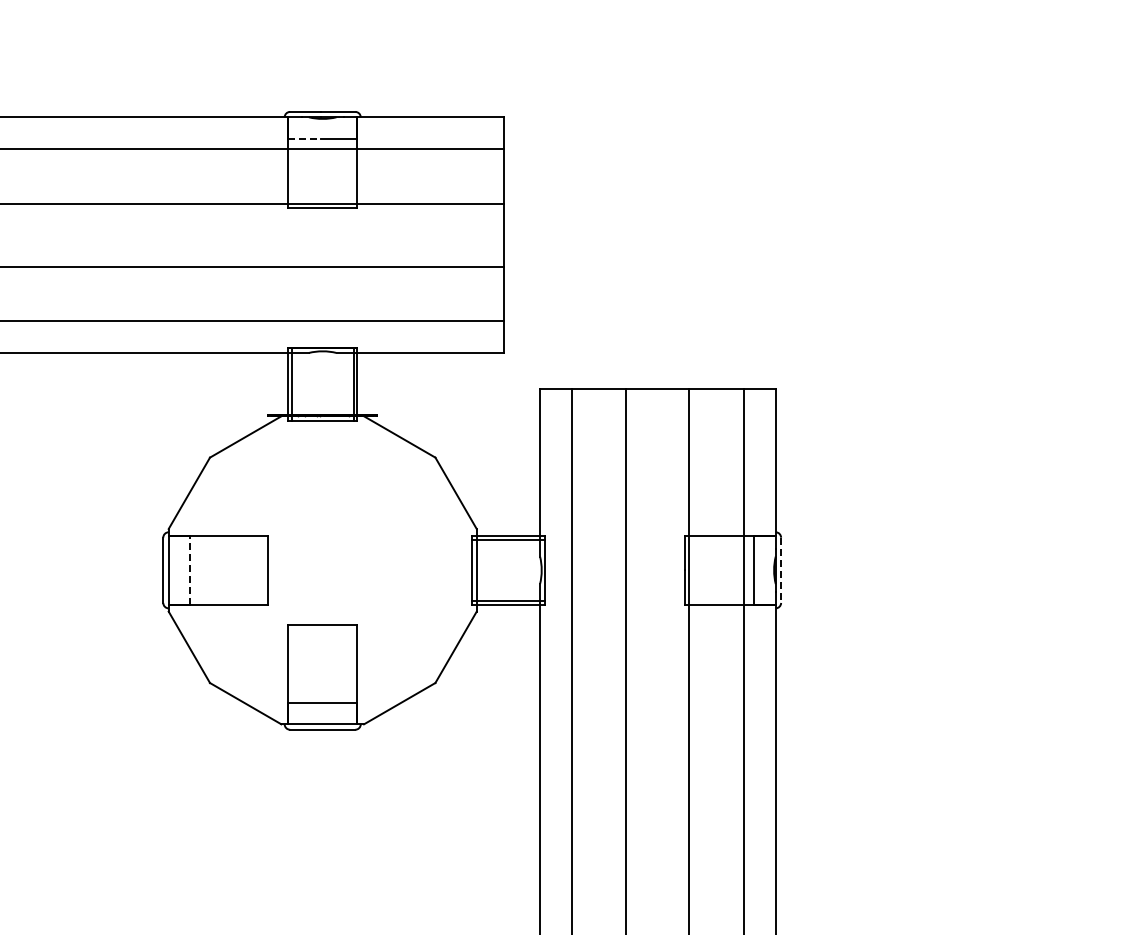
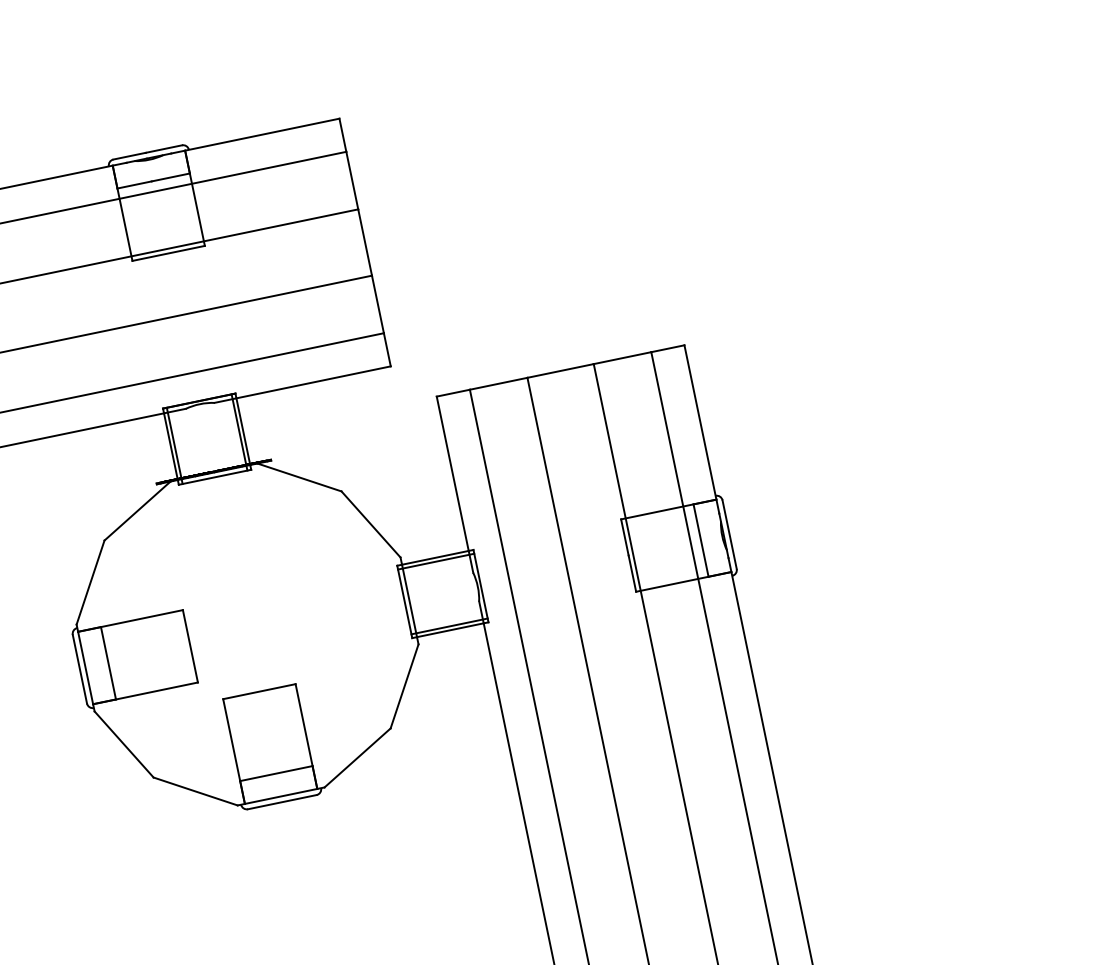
line: (305, 139) -> (135, 185), dashed -> solid
line: (190, 569) -> (108, 662), dashed -> solid
line: (781, 570) -> (730, 534), dashed -> solid

